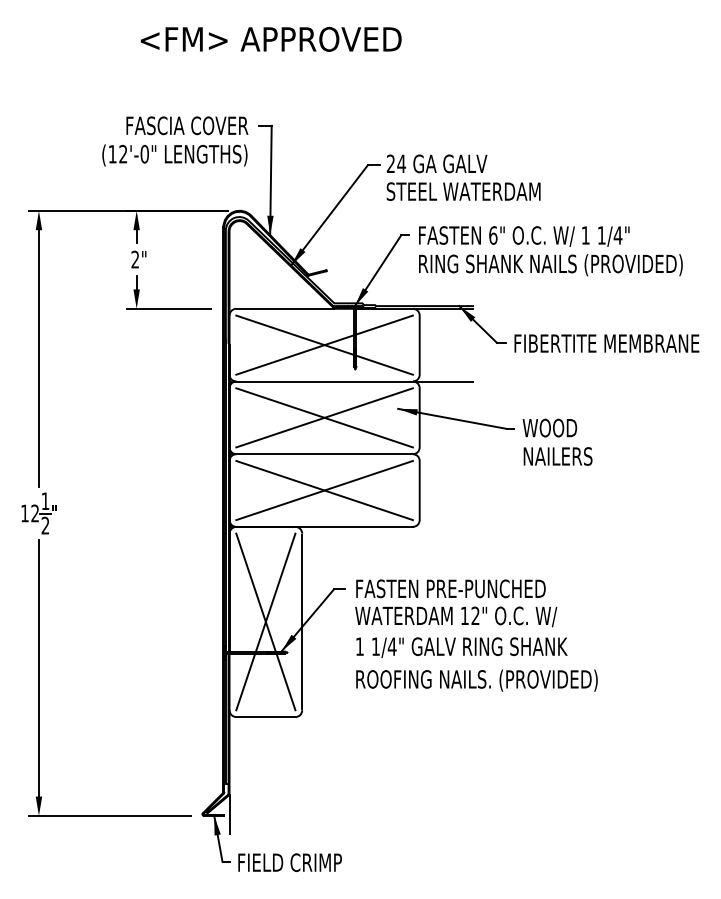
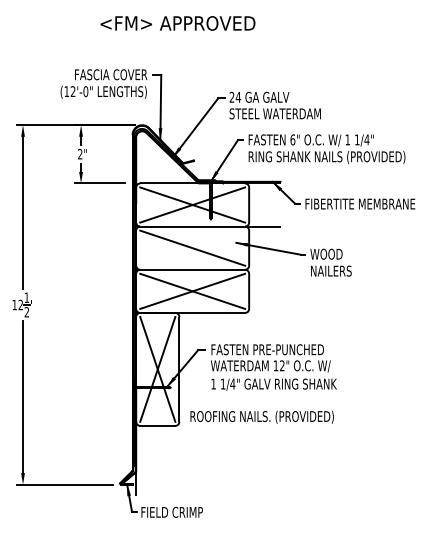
text: (270, 39) -> (177, 23), moved
line: (324, 416) -> (192, 247), removed
text: (475, 679) -> (261, 416), moved

